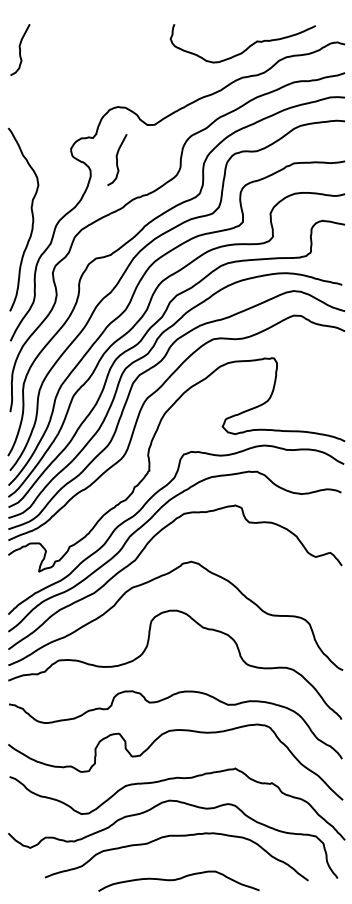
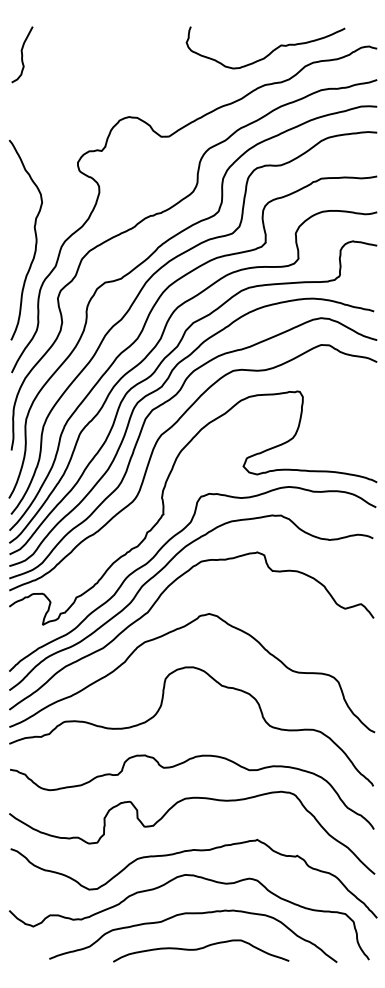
curve: (117, 159) -> (128, 174), removed
curve: (178, 879) -> (200, 949), moved

